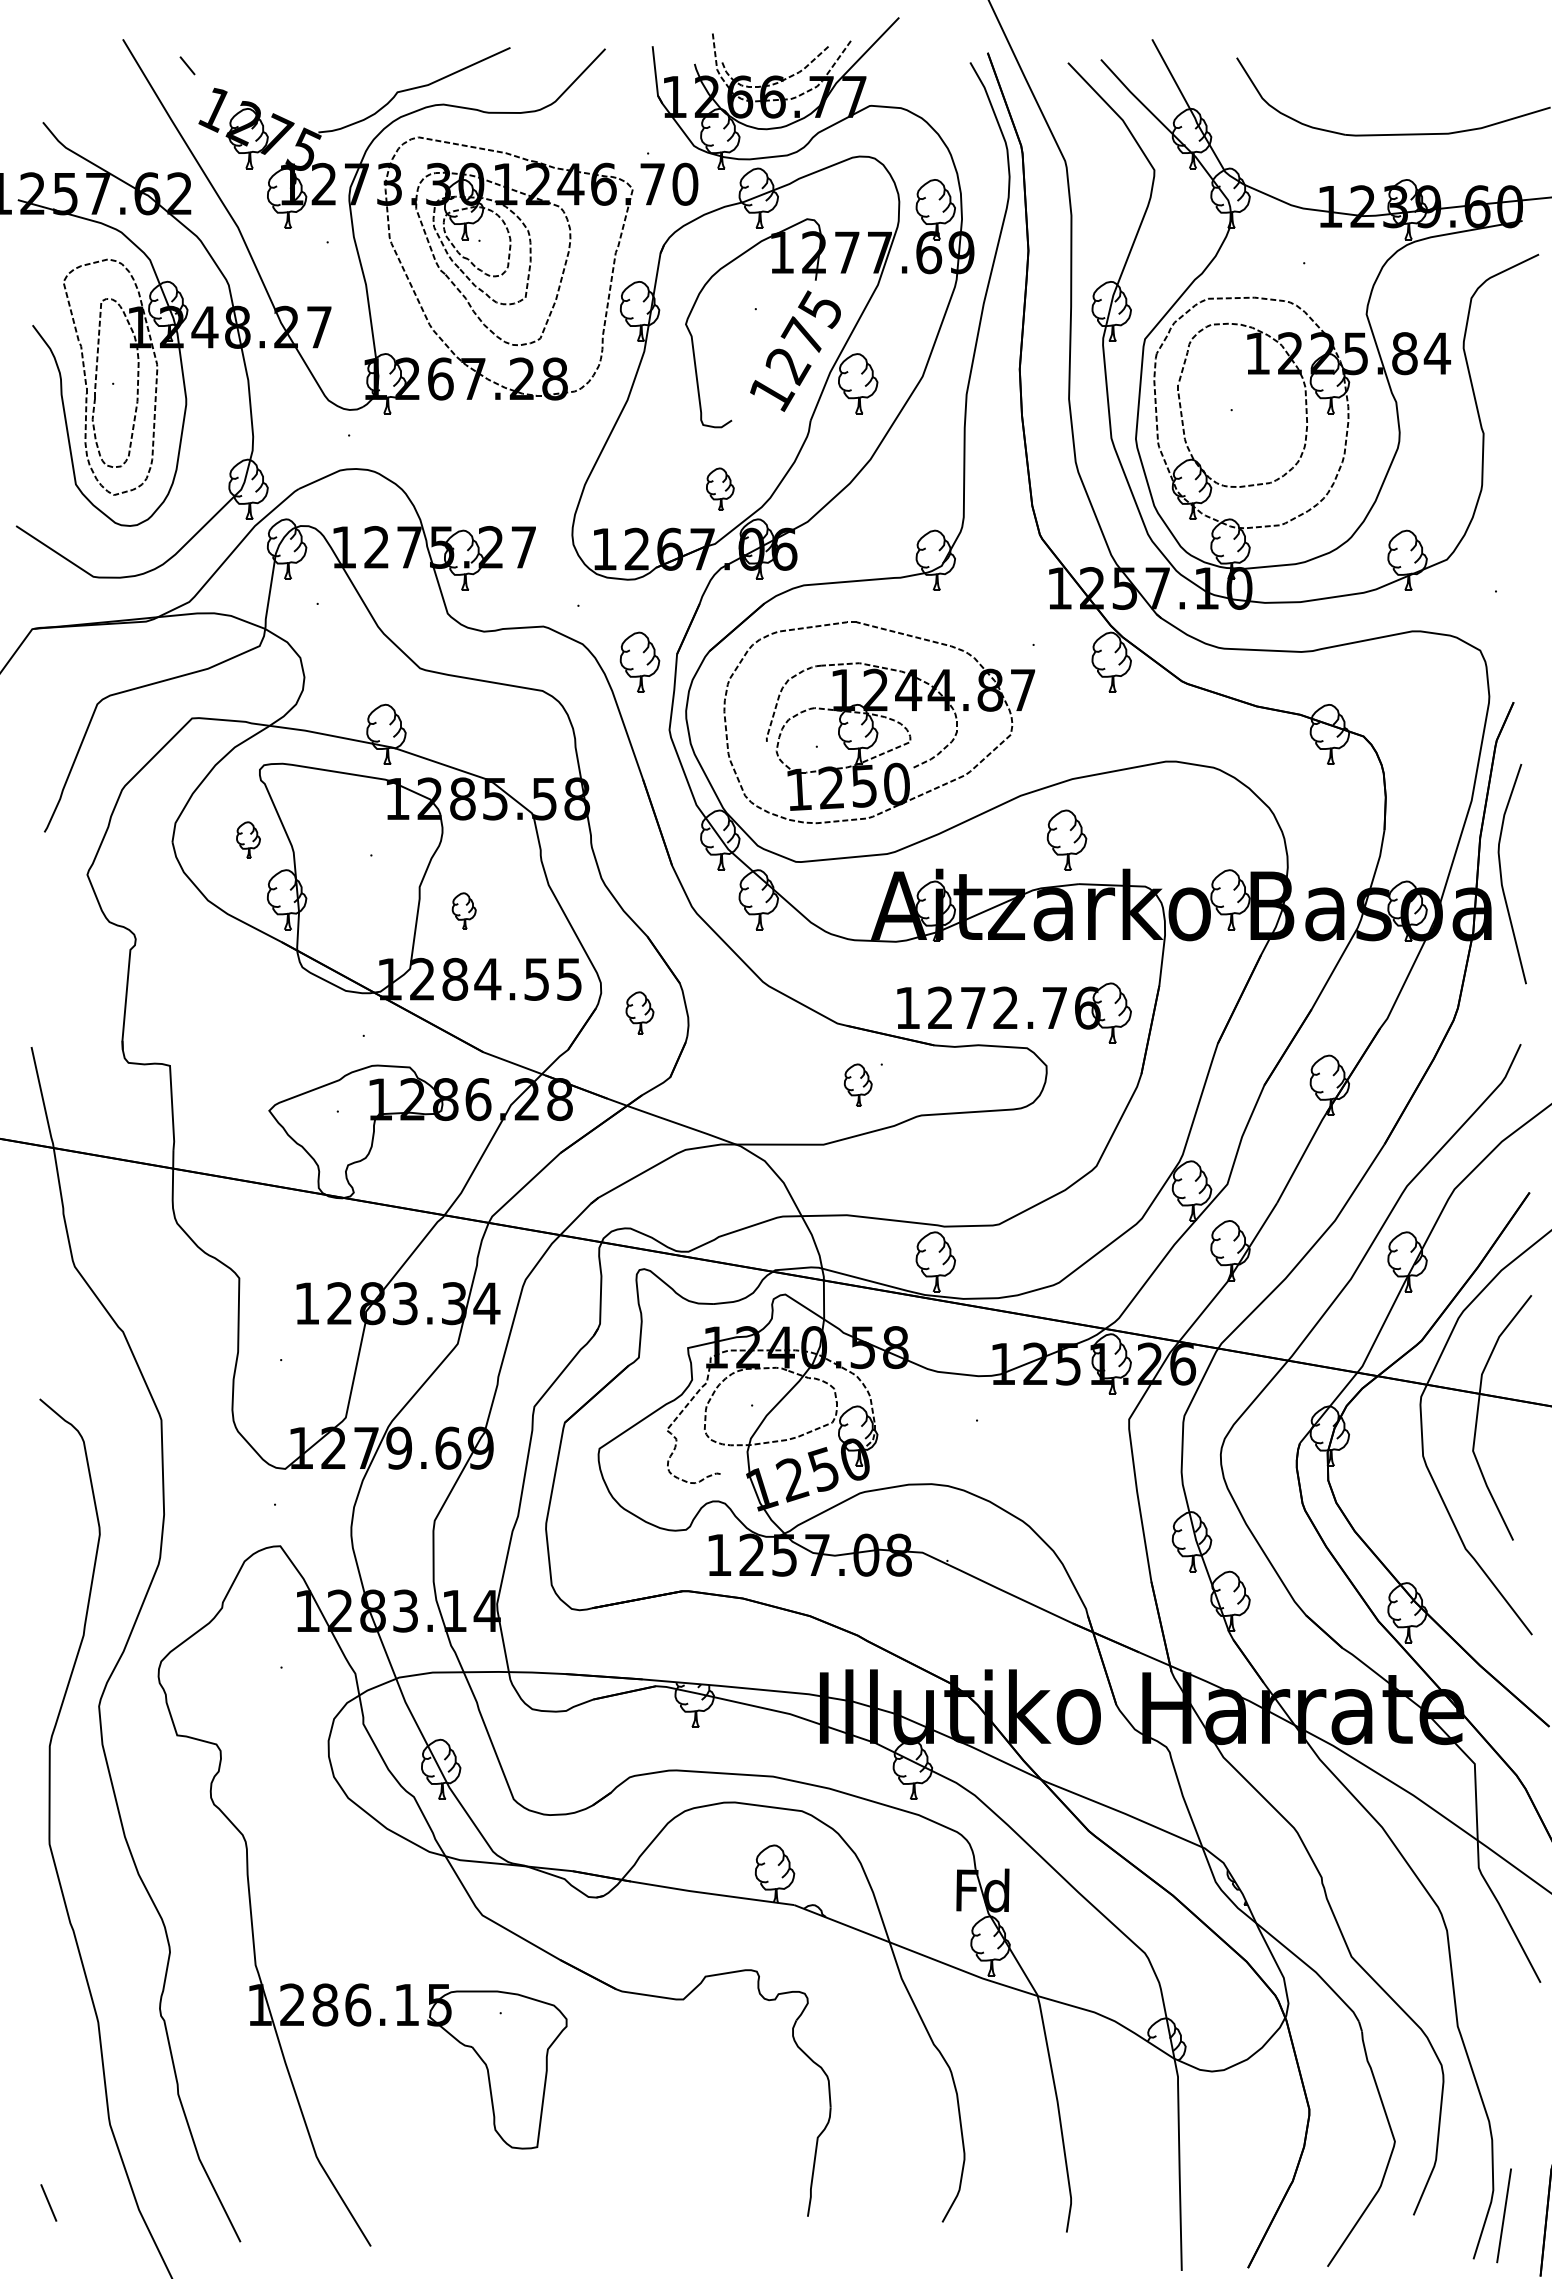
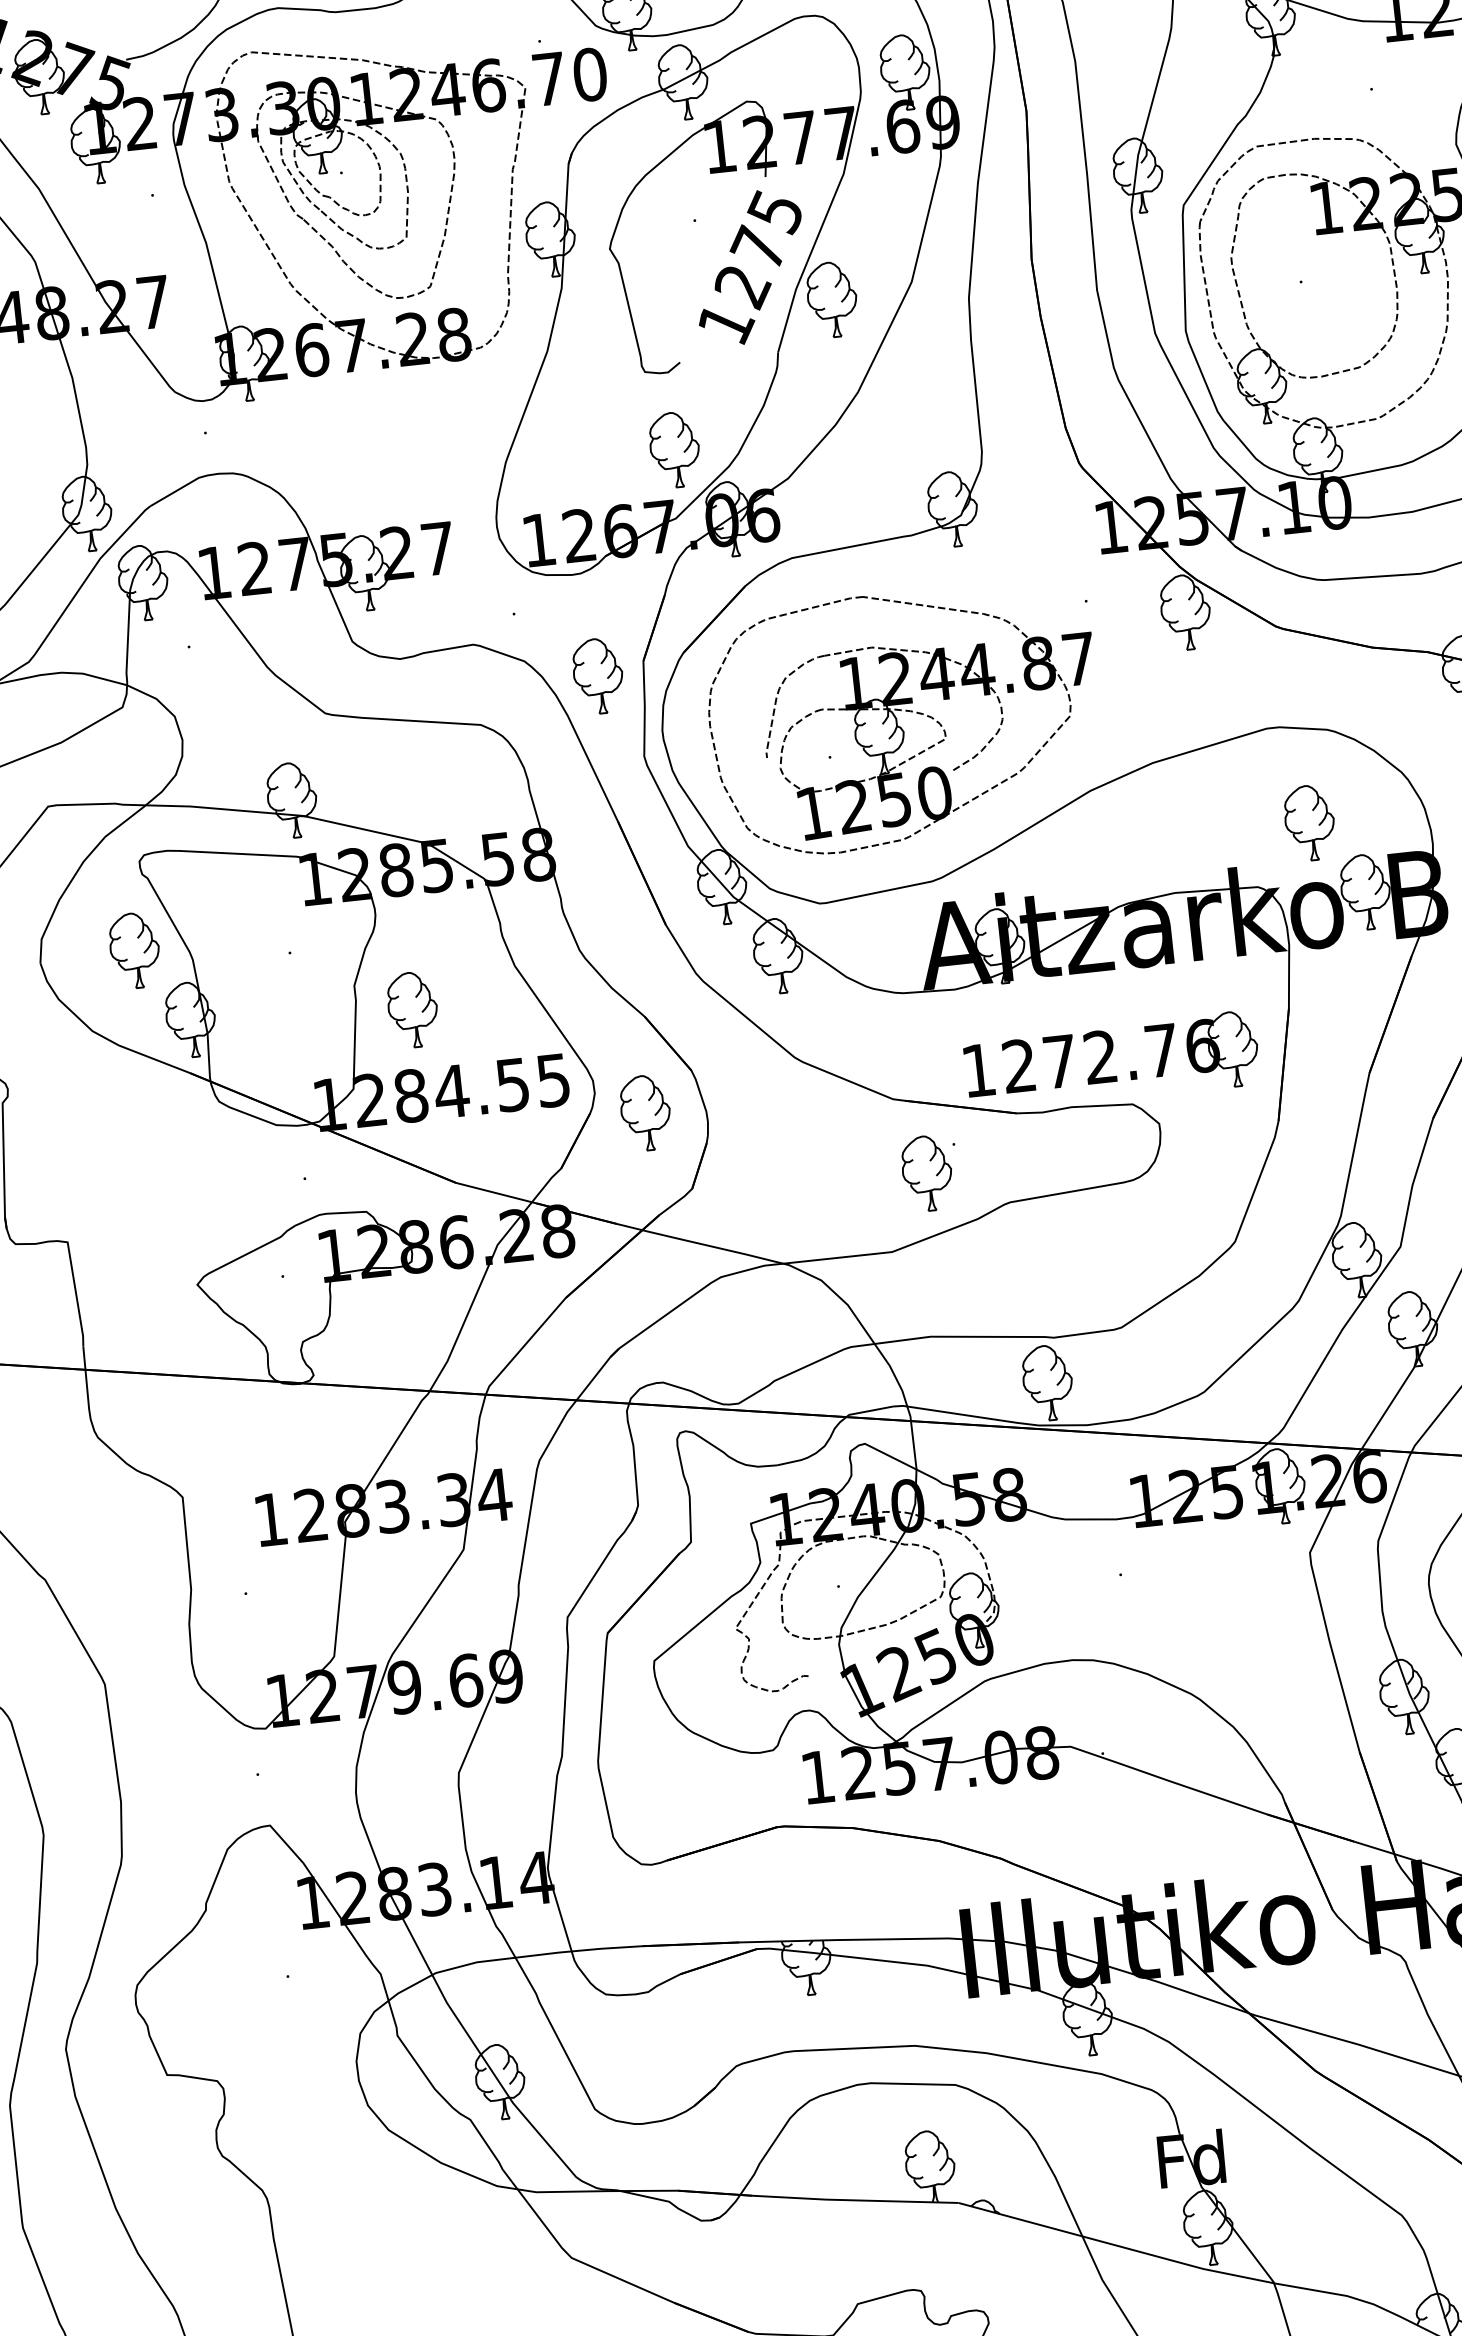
part: (720, 488) -> (675, 448), size x1.43
part: (248, 839) -> (134, 949), size x1.67
part: (1066, 839) -> (1309, 822), moved
part: (464, 910) -> (413, 1008), size x1.67
part: (639, 1012) -> (645, 1112), size x1.43
part: (858, 1084) -> (927, 1172), size x1.43

